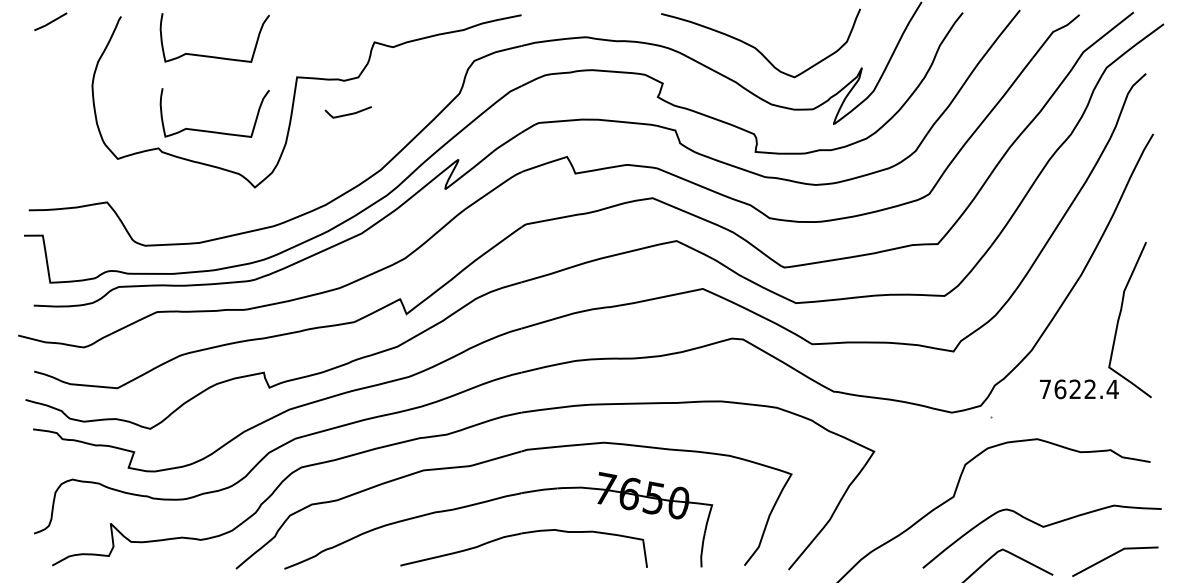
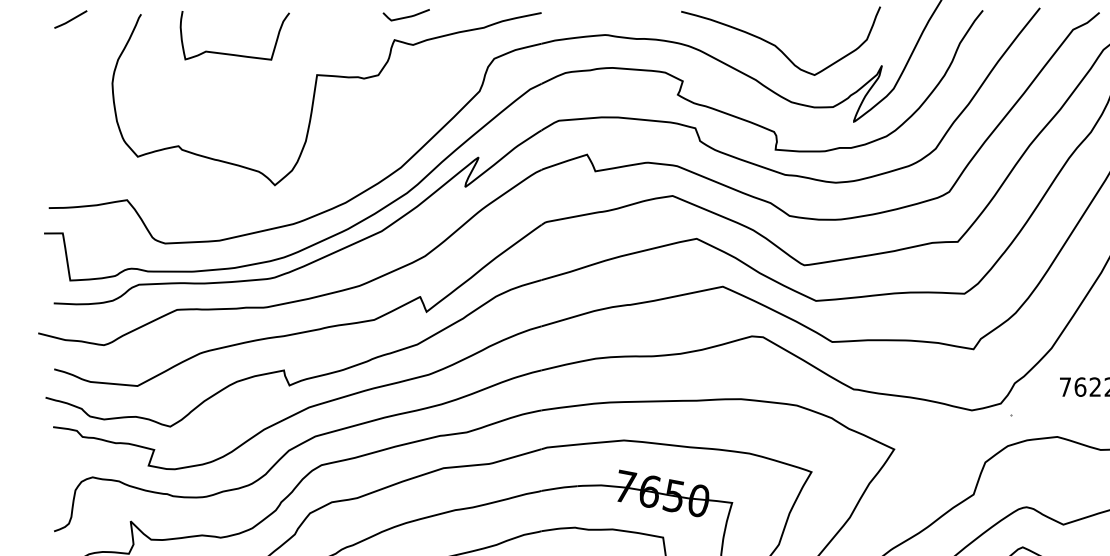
curve: (347, 113) -> (405, 16), moved
curve: (209, 130) -> (229, 128), removed

